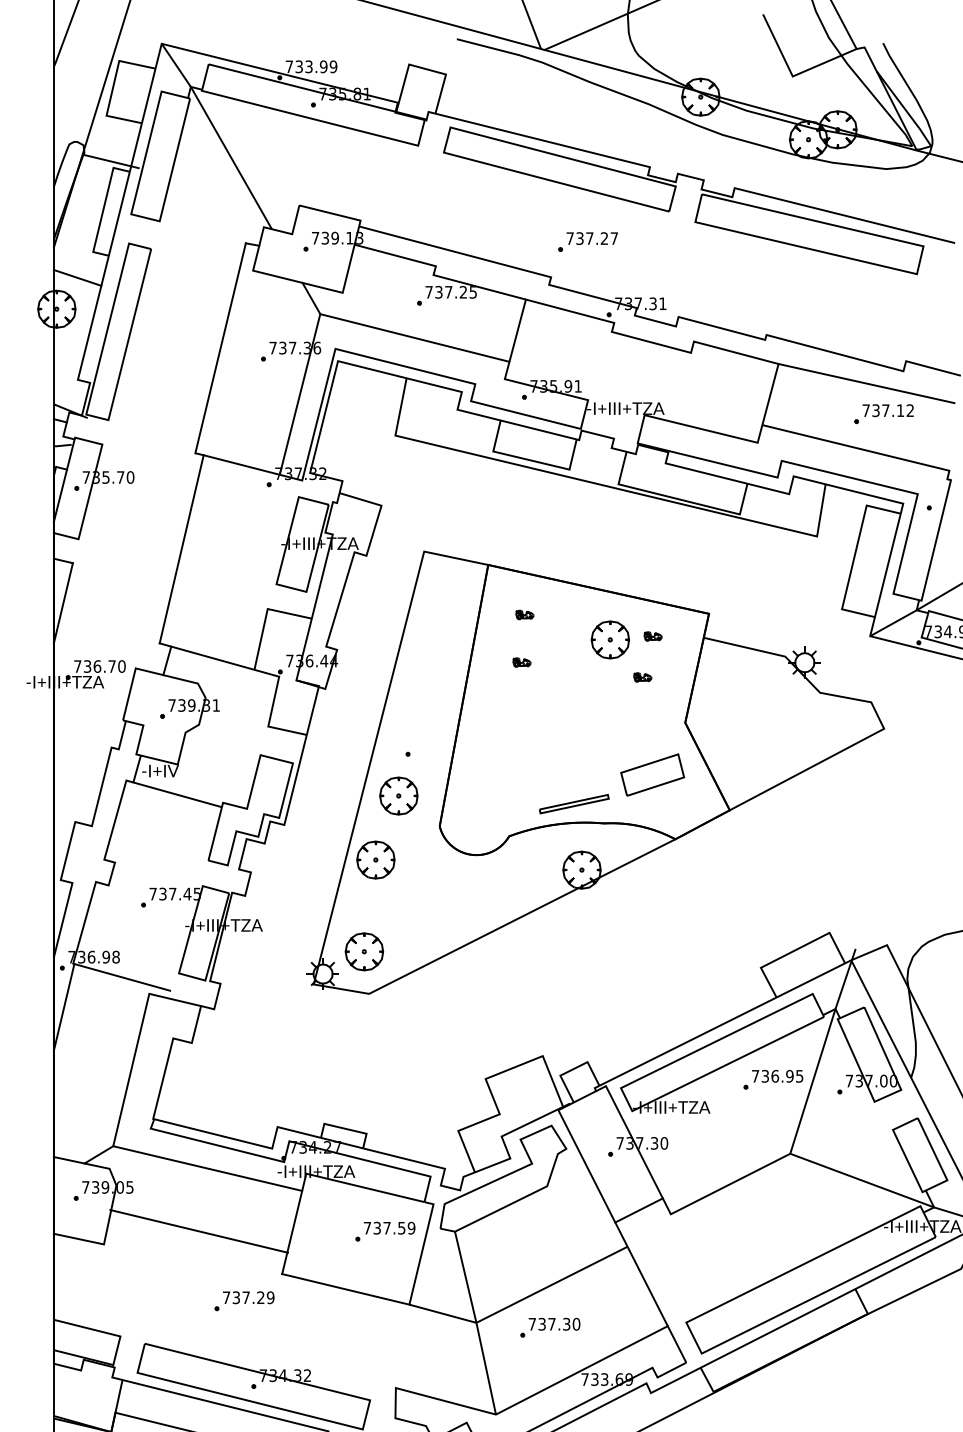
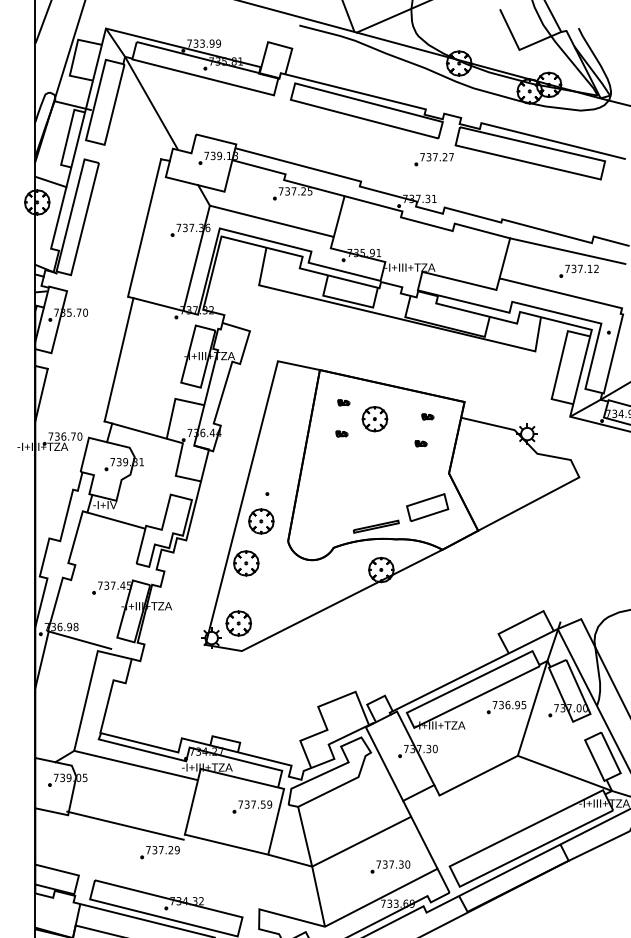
part: (586, 242) -> (433, 159), moved
part: (609, 640) -> (374, 419), moved
line: (199, 1231) -> (125, 825), moved
part: (550, 1327) -> (390, 866), moved

